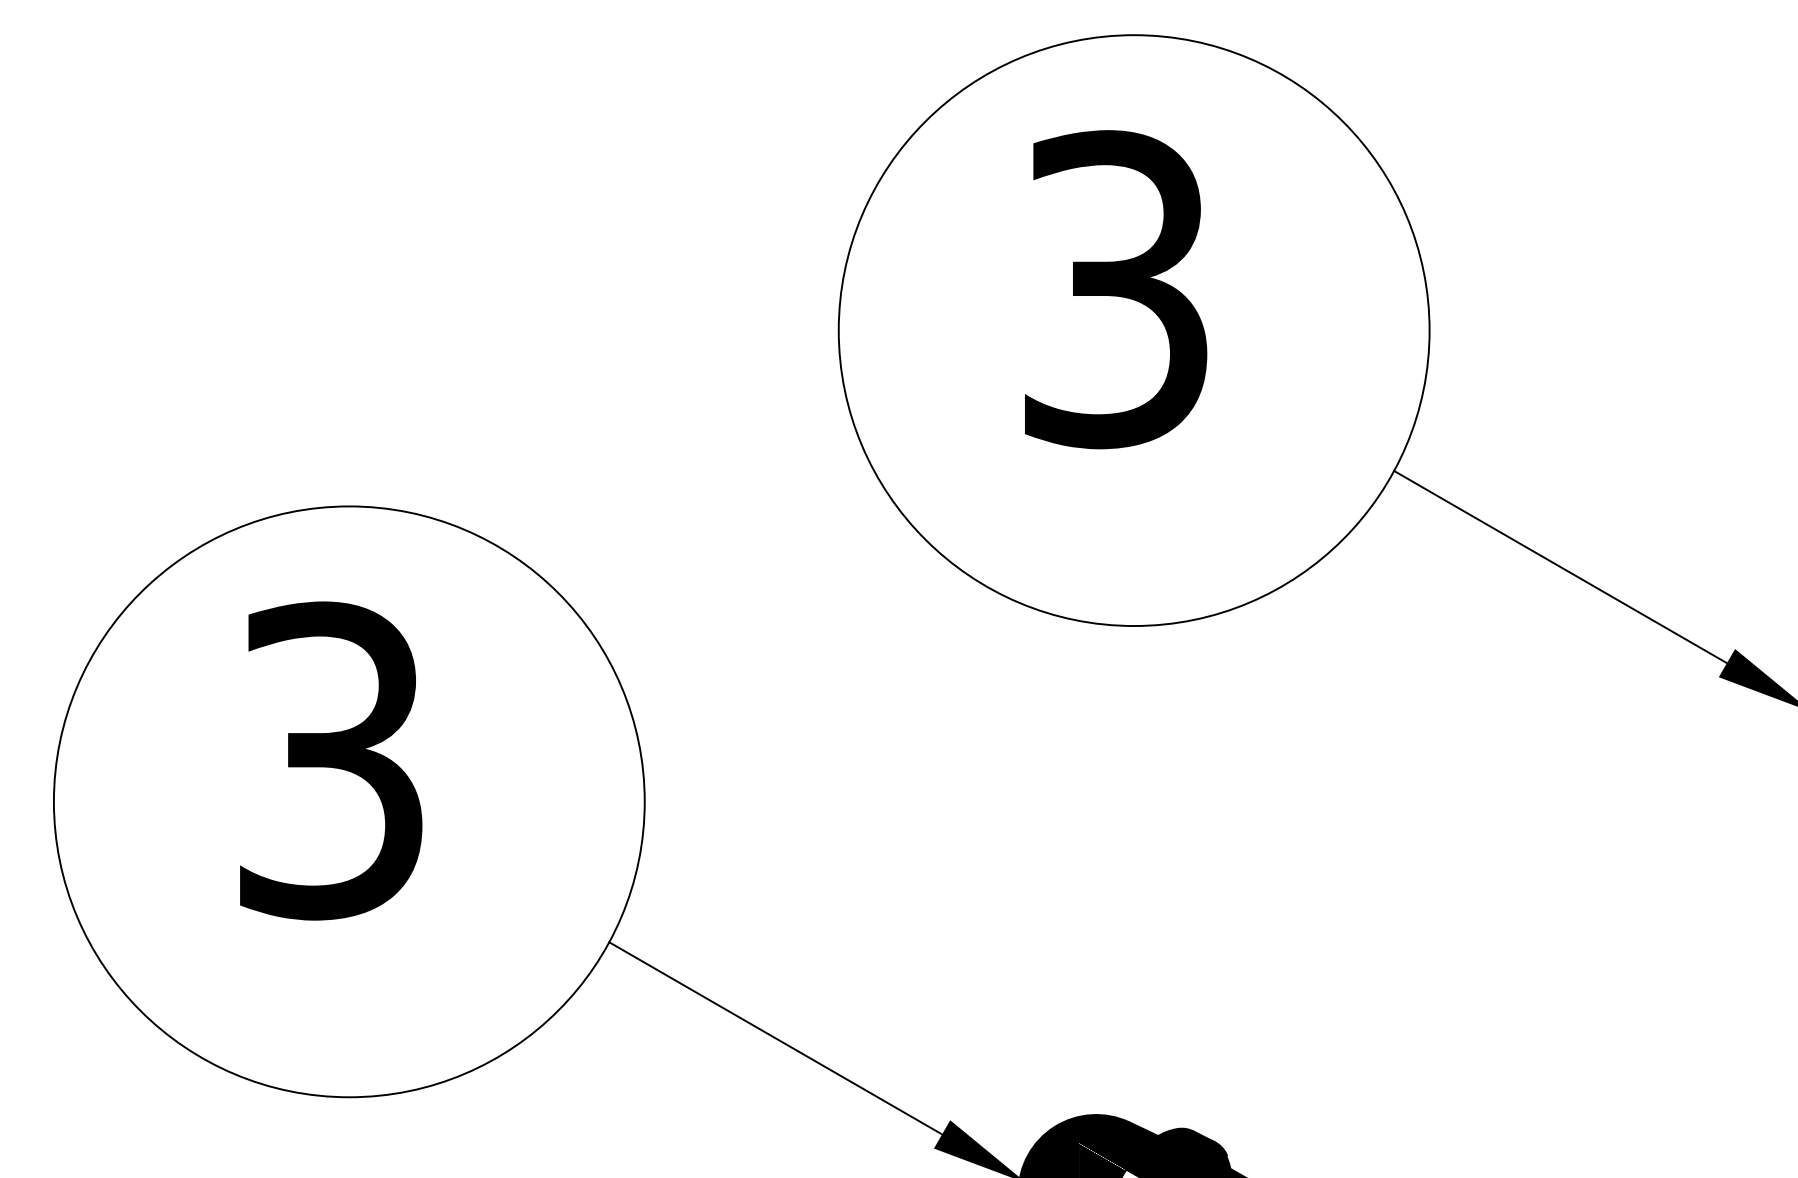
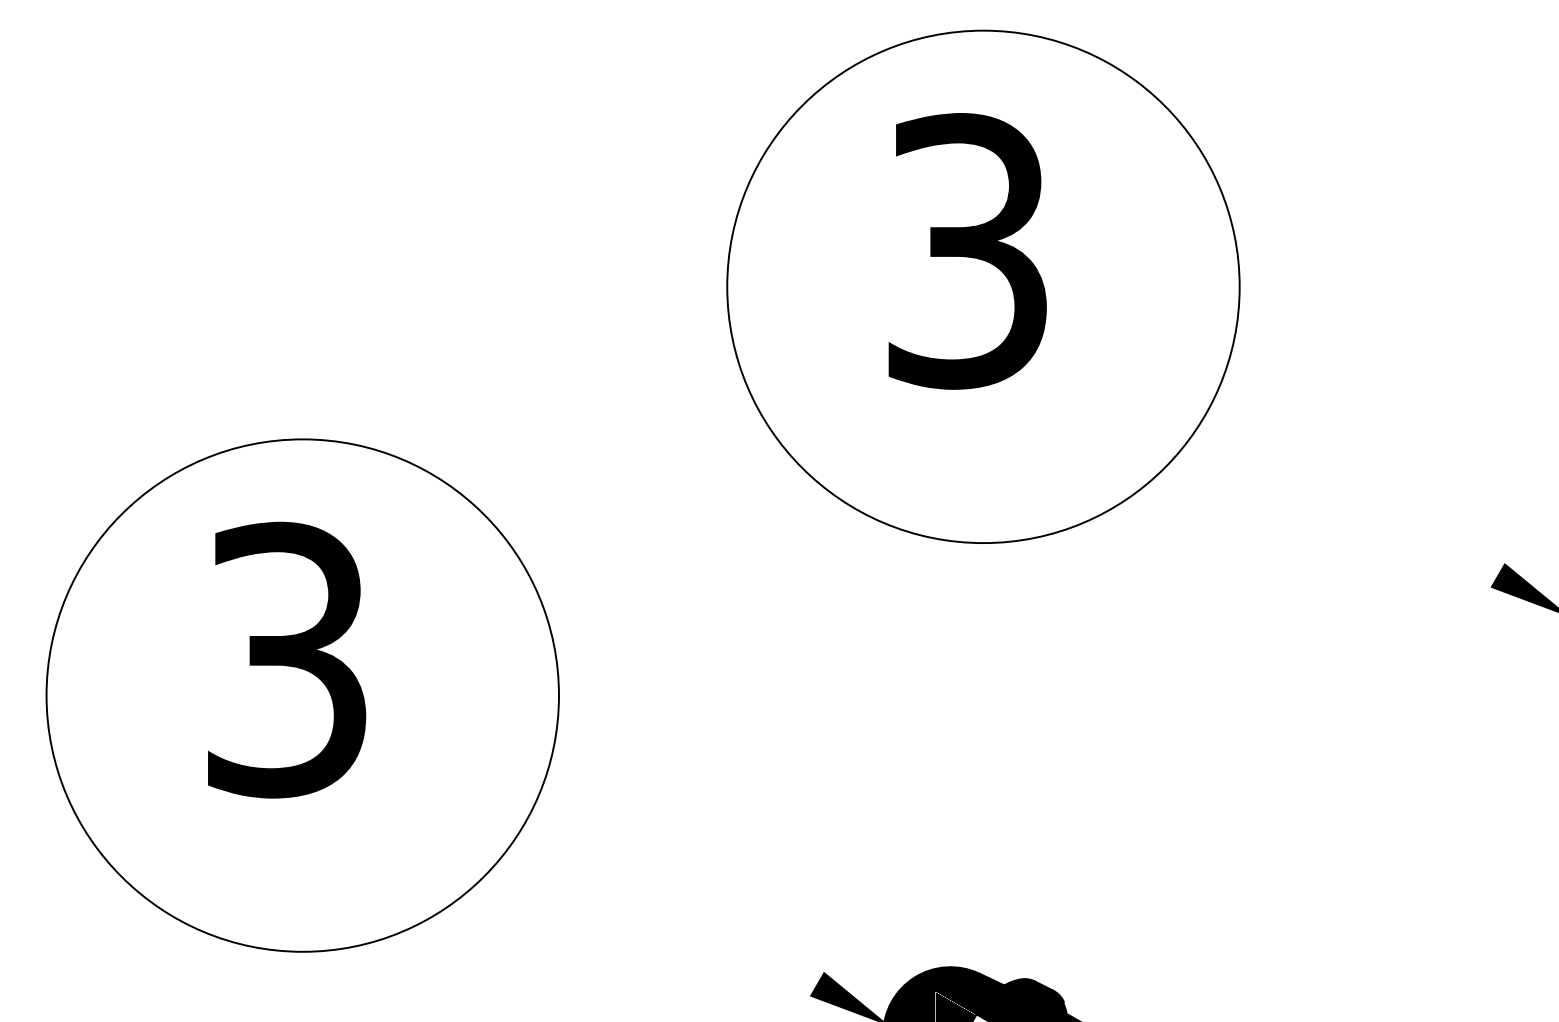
line: (1560, 566) -> (1353, 491), removed
line: (775, 1038) -> (672, 900), removed

